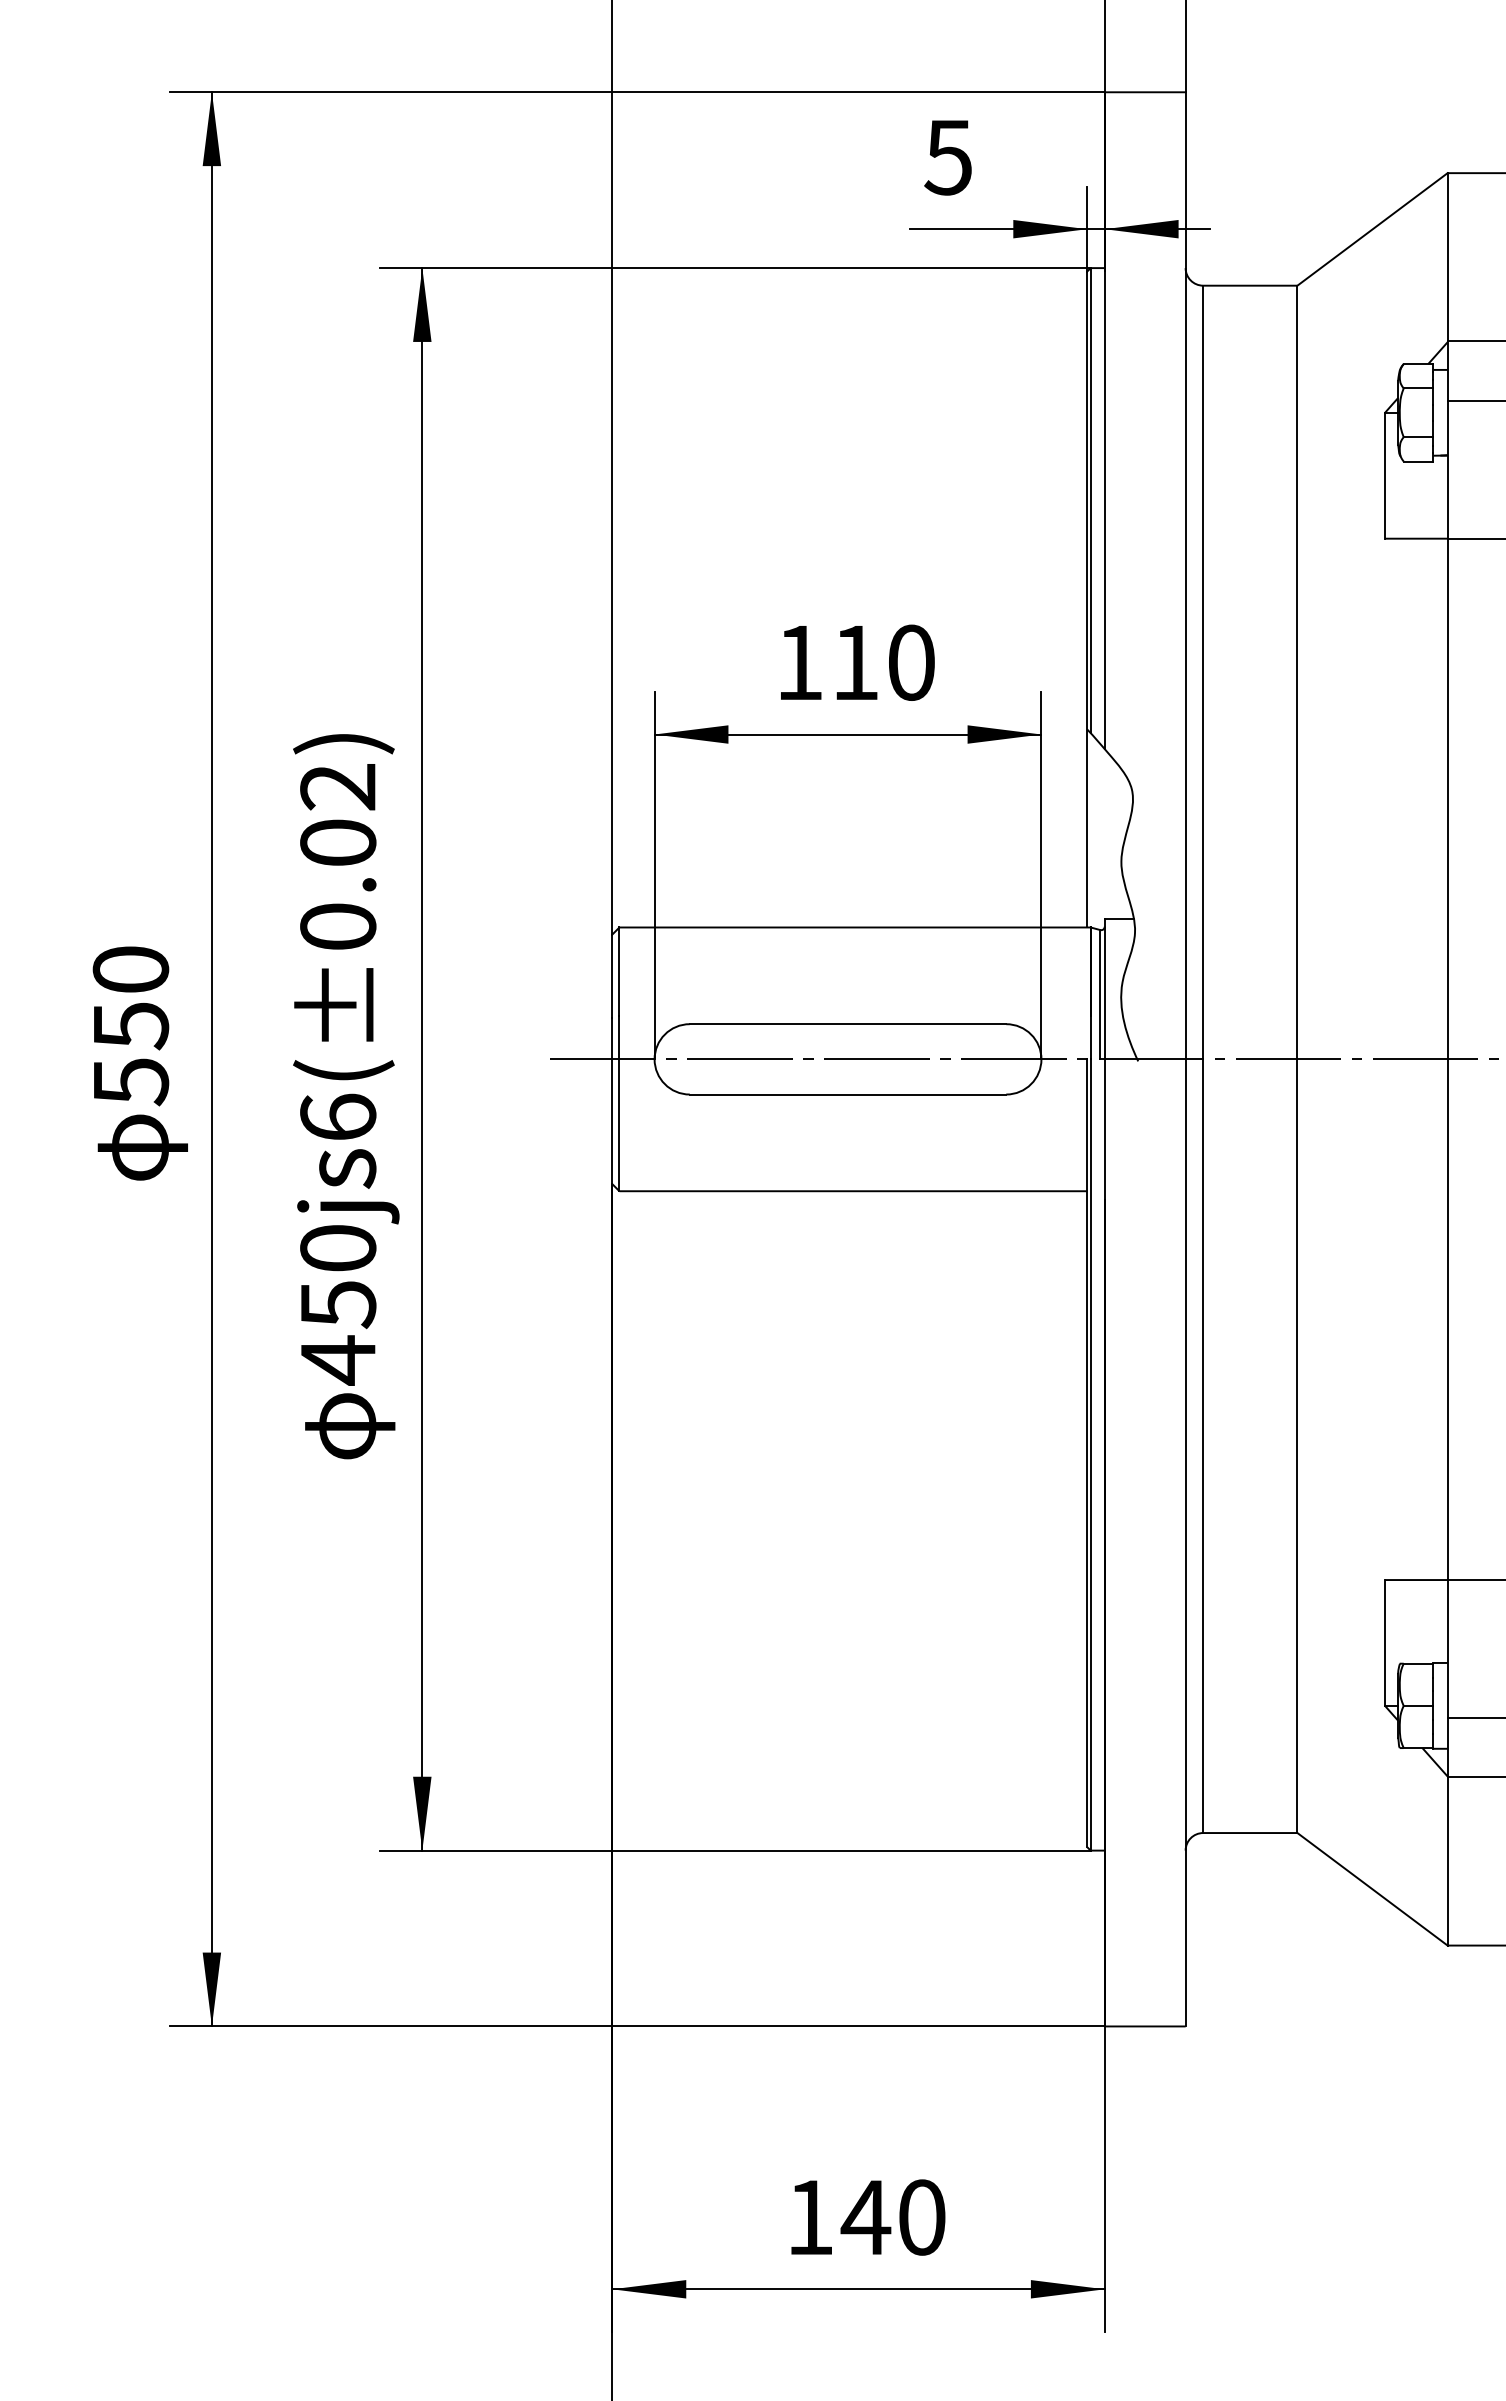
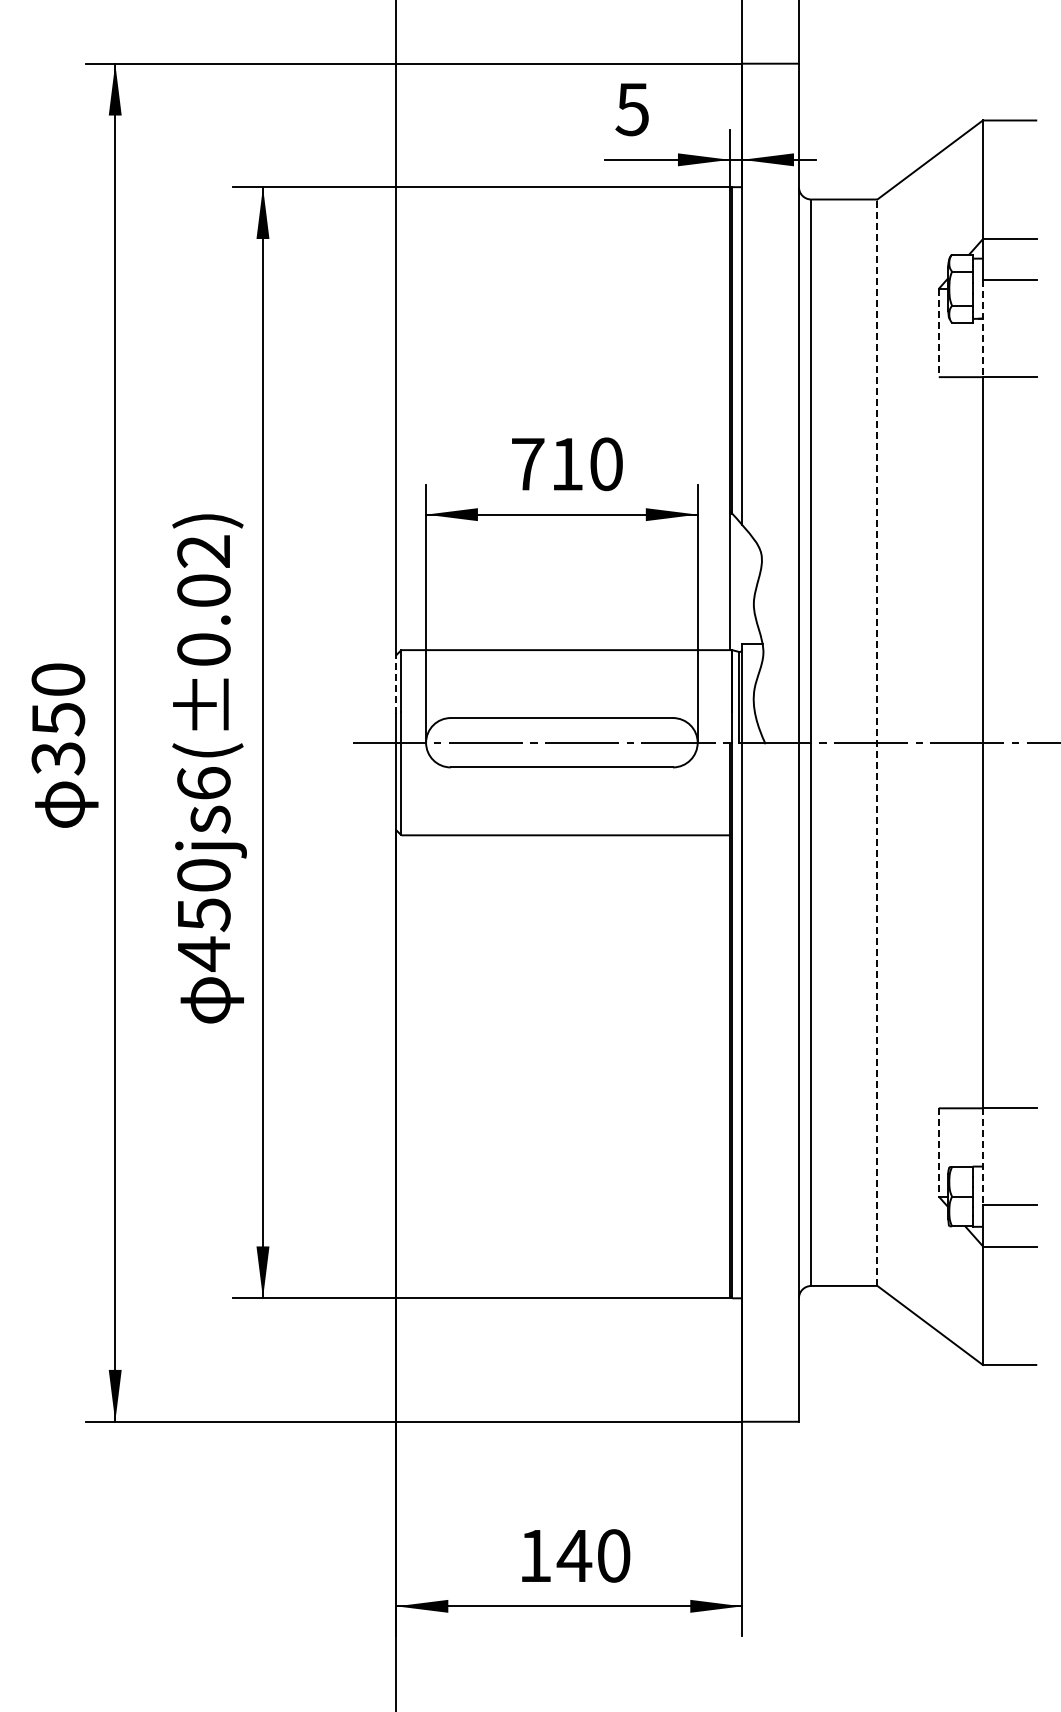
line: (1447, 470) -> (982, 329), solid -> dashed
line: (1384, 476) -> (938, 333), solid -> dashed
text: (800, 663) -> (528, 464), 110 -> 710
line: (612, 976) -> (396, 684), solid -> dashed
line: (1297, 1059) -> (877, 742), solid -> dashed
text: (129, 1081) -> (57, 758), 550 -> 350
line: (1384, 1642) -> (938, 1152), solid -> dashed
line: (1447, 1650) -> (982, 1157), solid -> dashed

